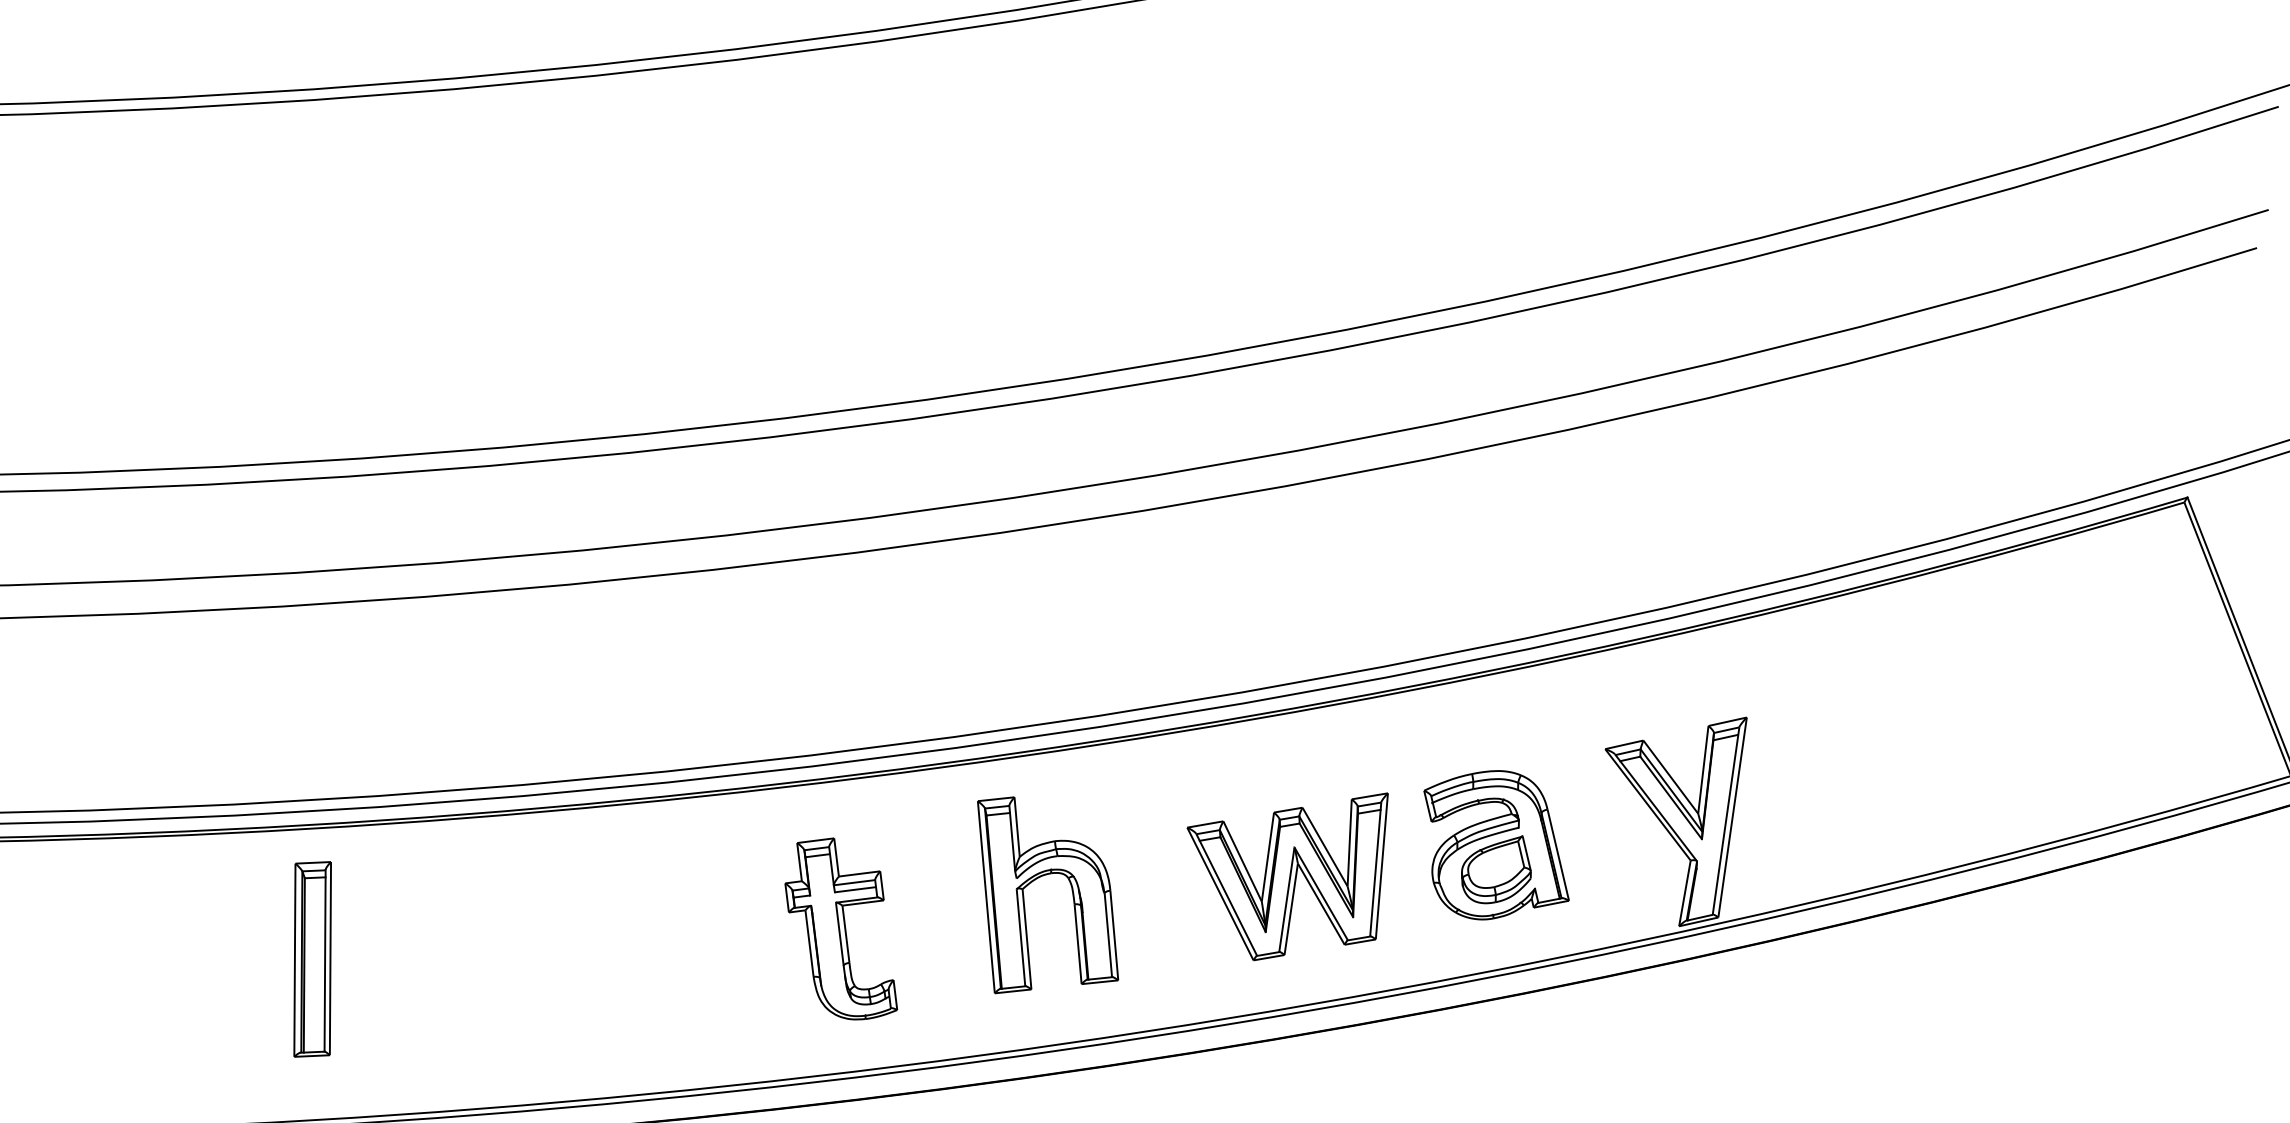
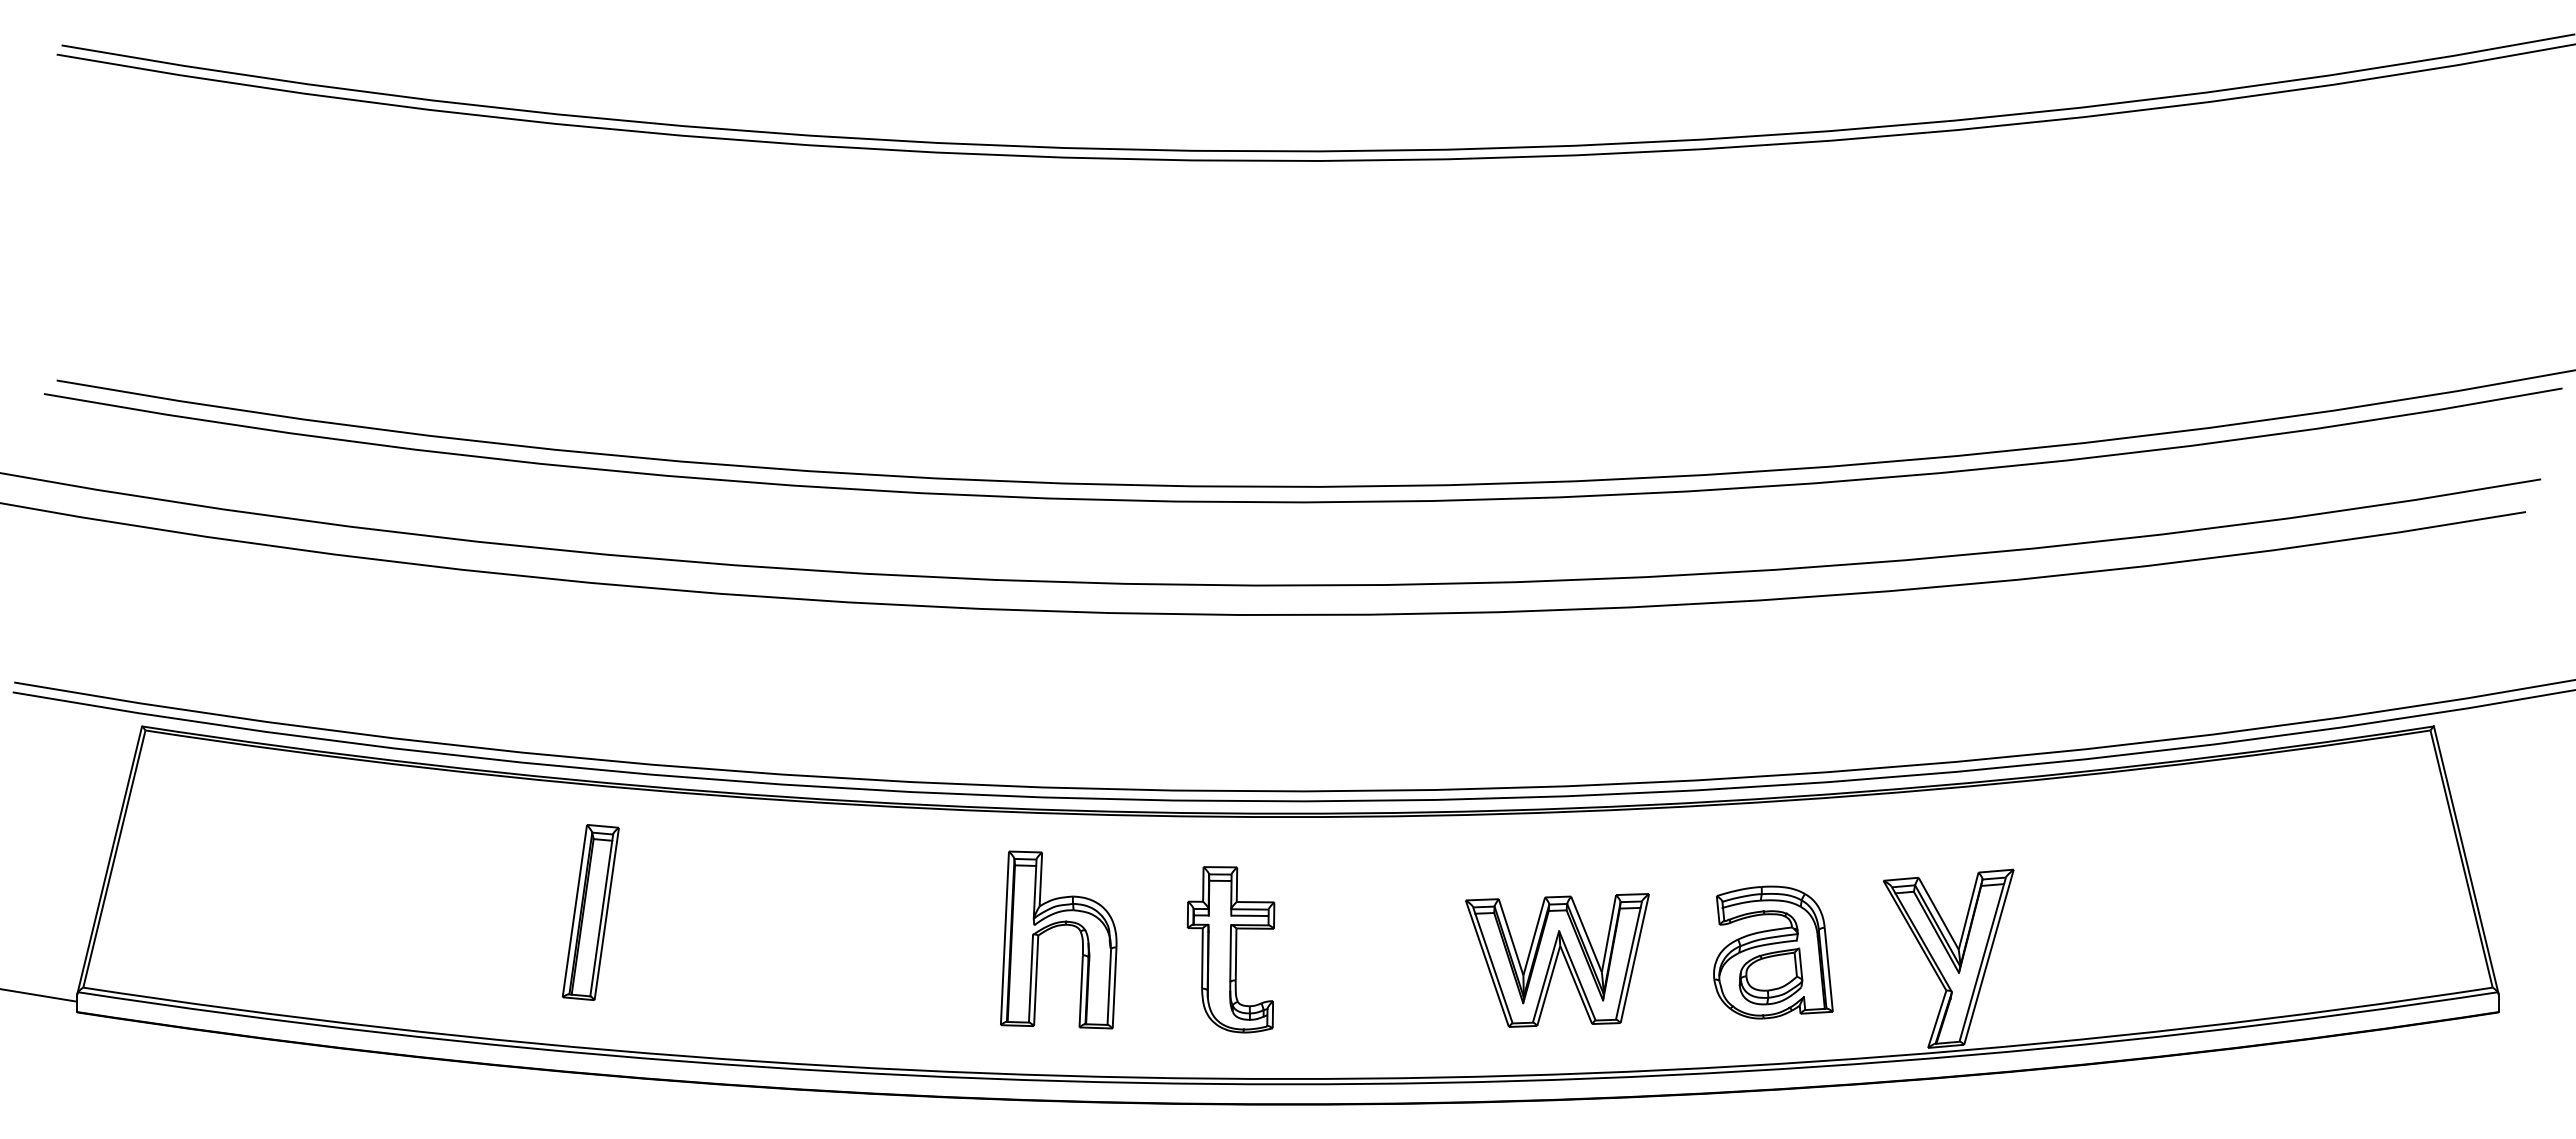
part: (1040, 877) -> (1055, 927), moved
part: (1297, 880) -> (1557, 960), moved
part: (839, 929) -> (1230, 949), moved
part: (312, 959) -> (590, 912), moved

